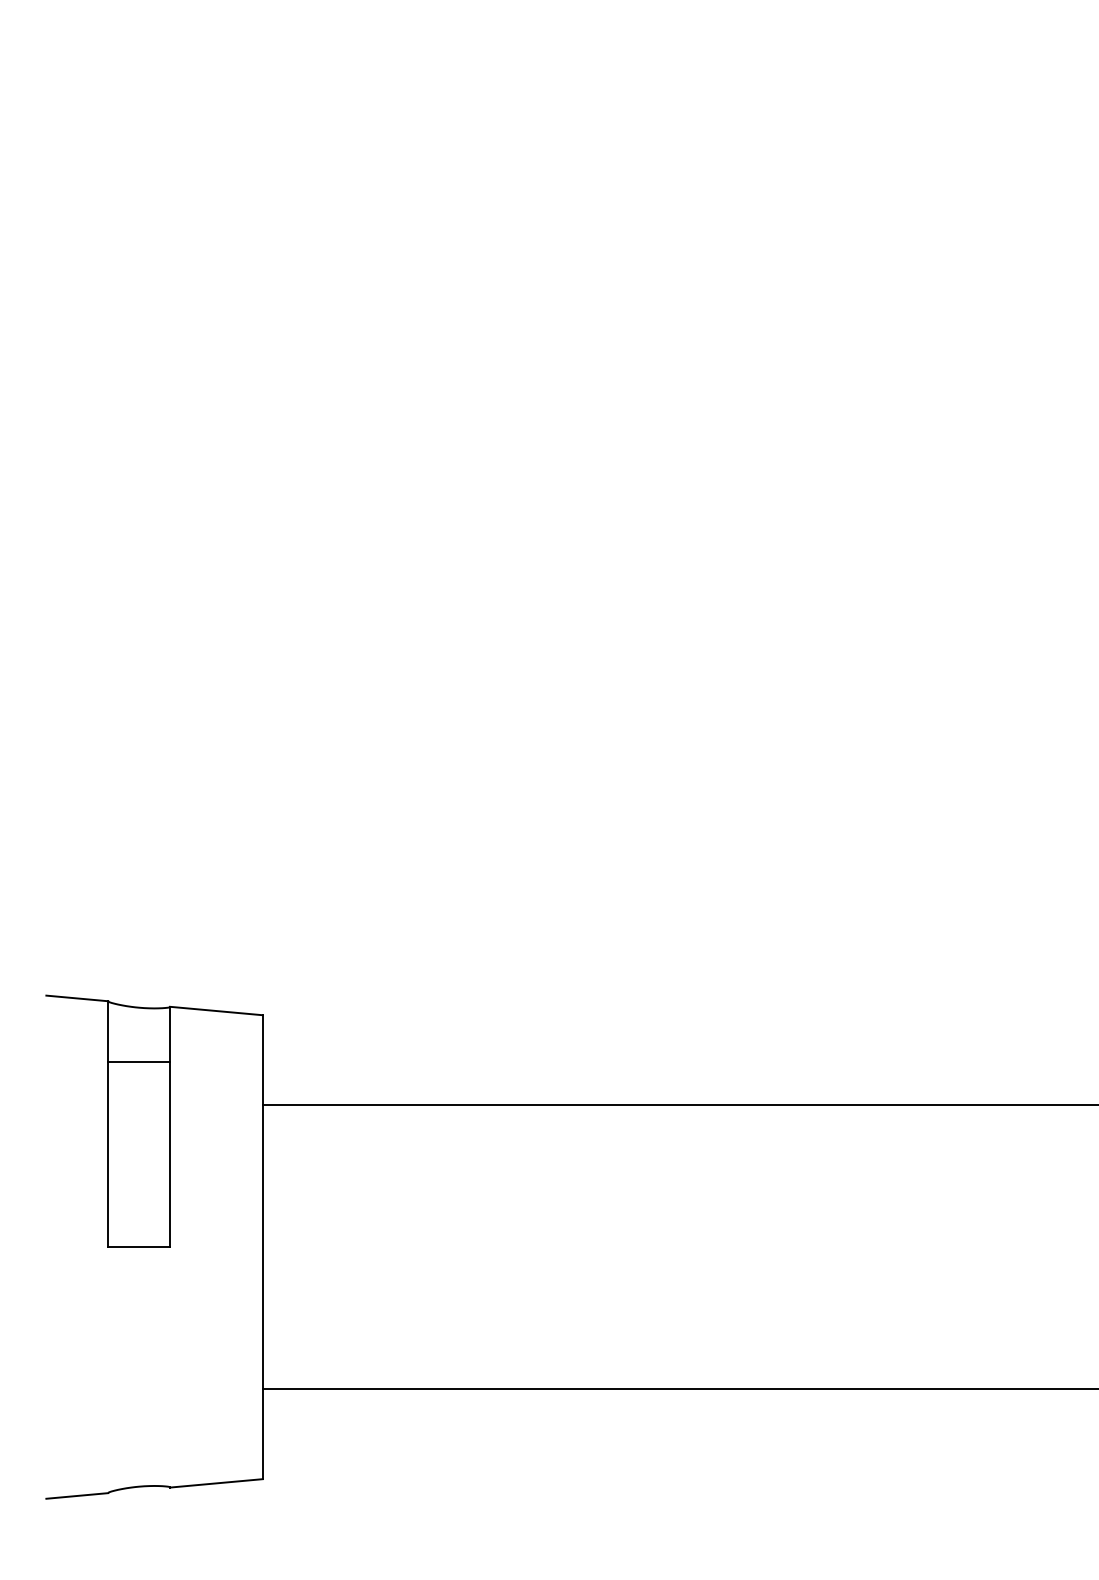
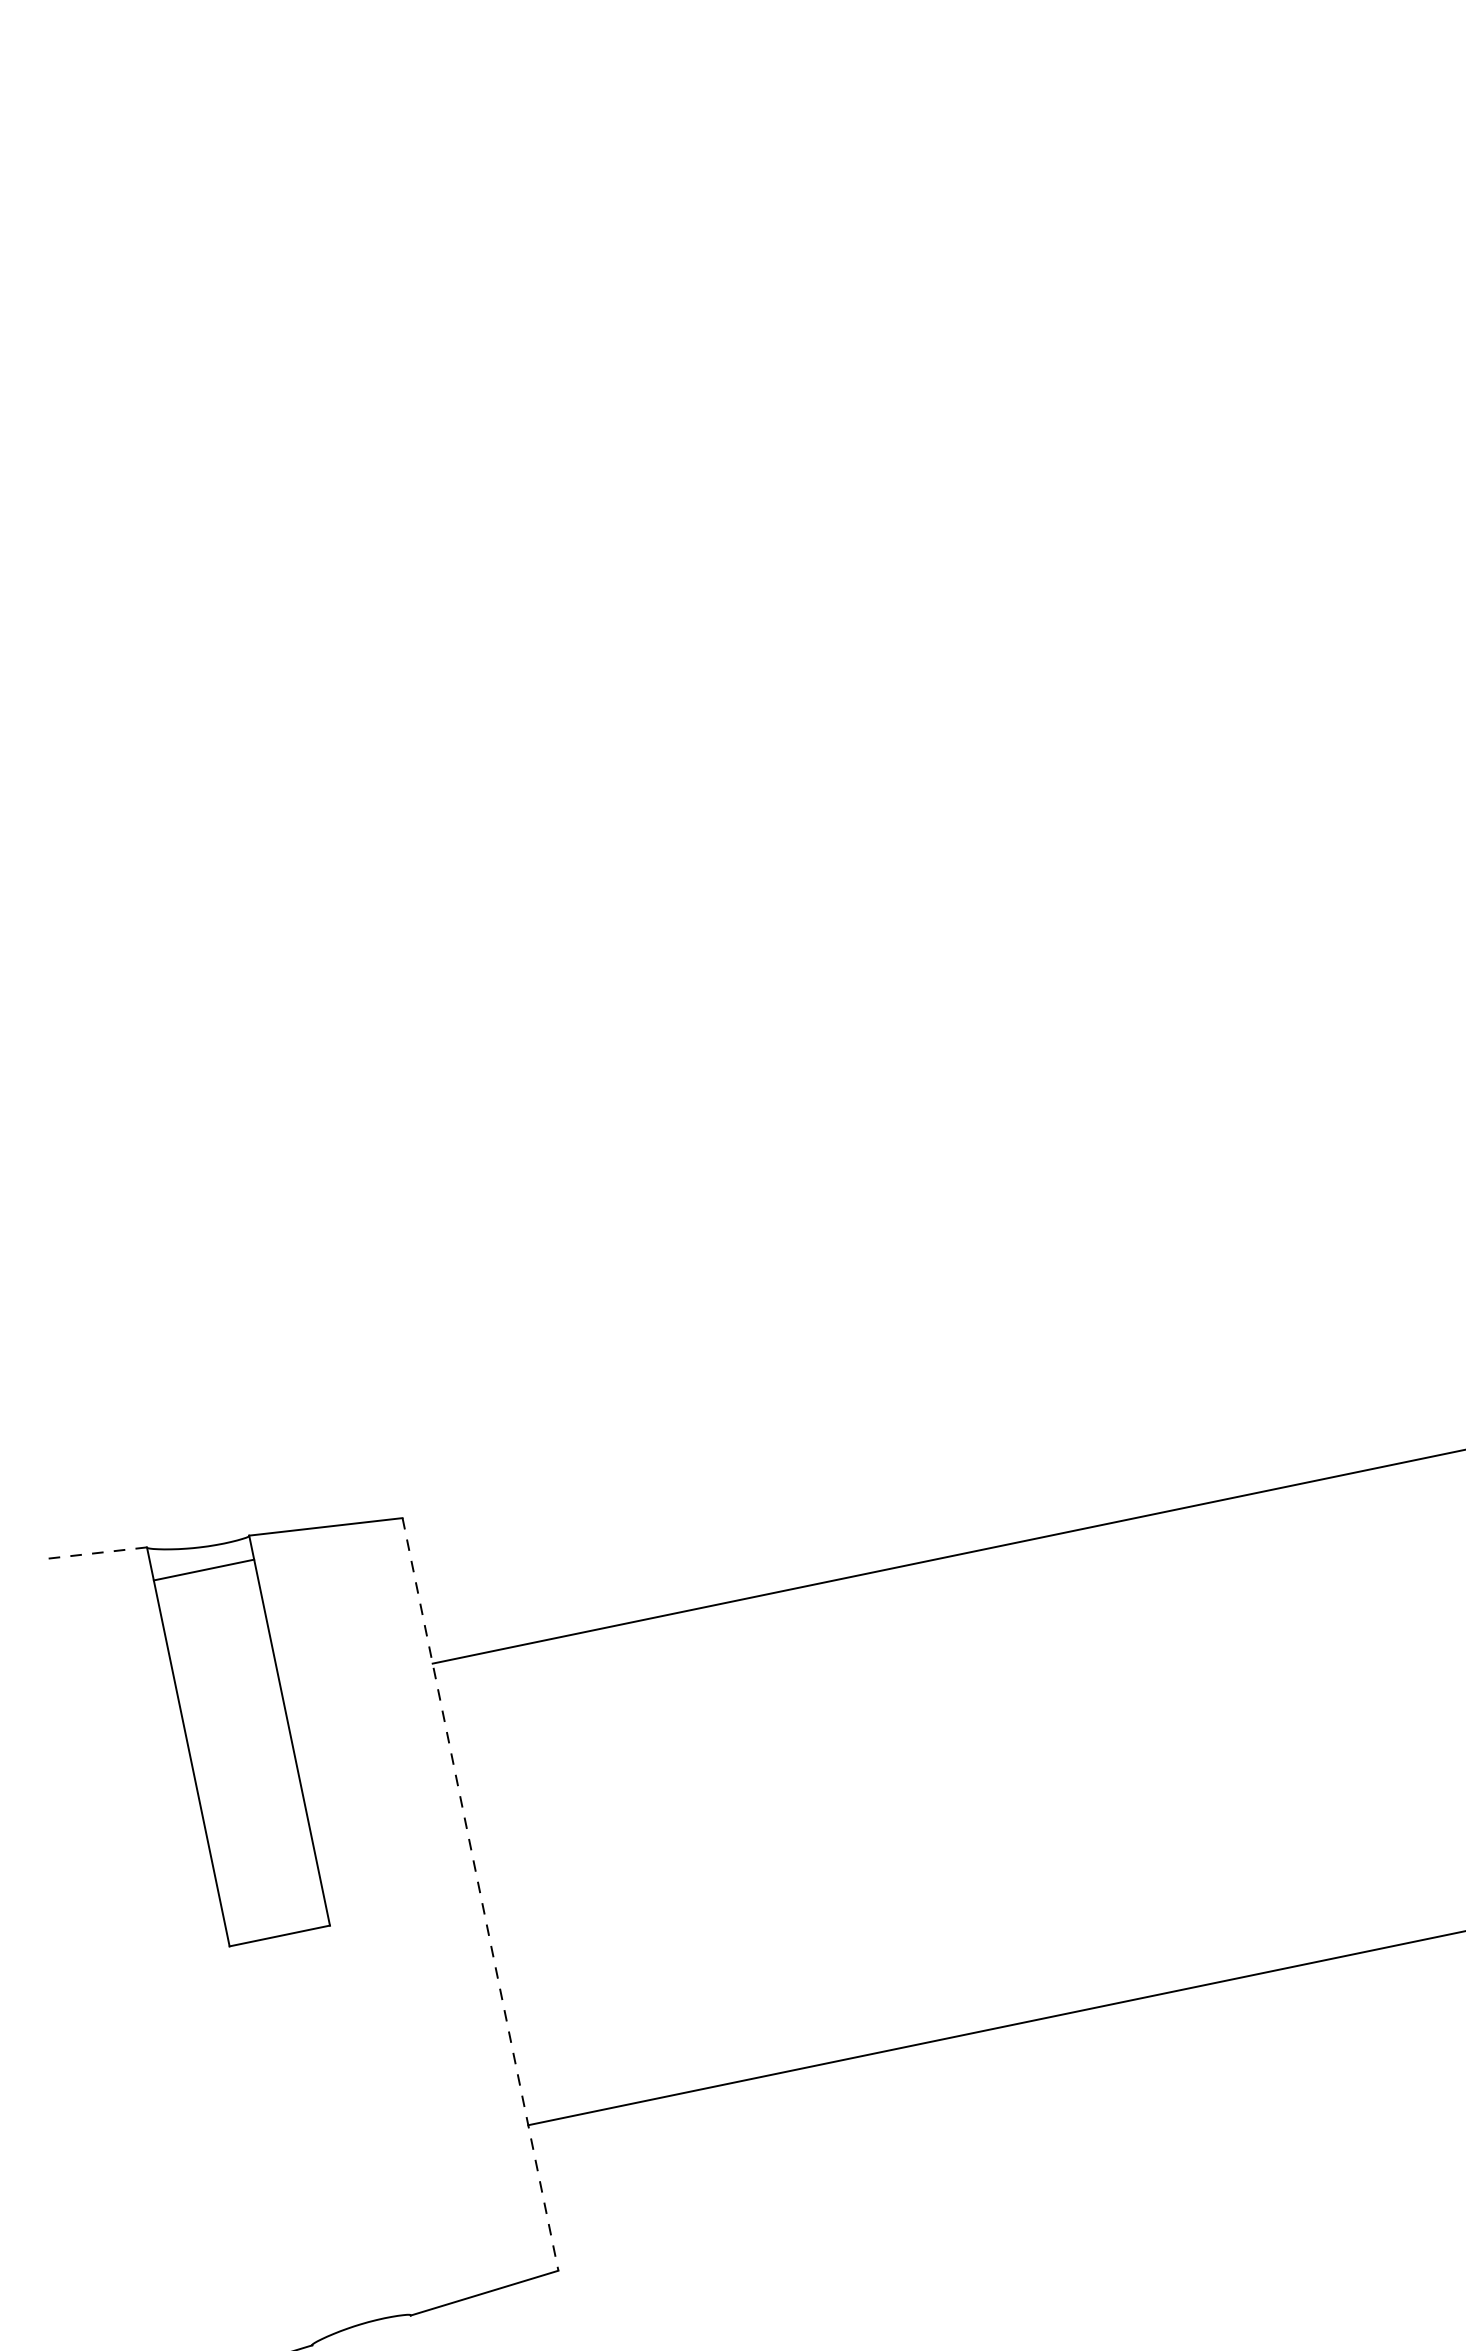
line: (76, 998) -> (94, 1553), solid -> dashed
line: (139, 1061) -> (204, 1569), moved
line: (262, 1247) -> (480, 1895), solid -> dashed

